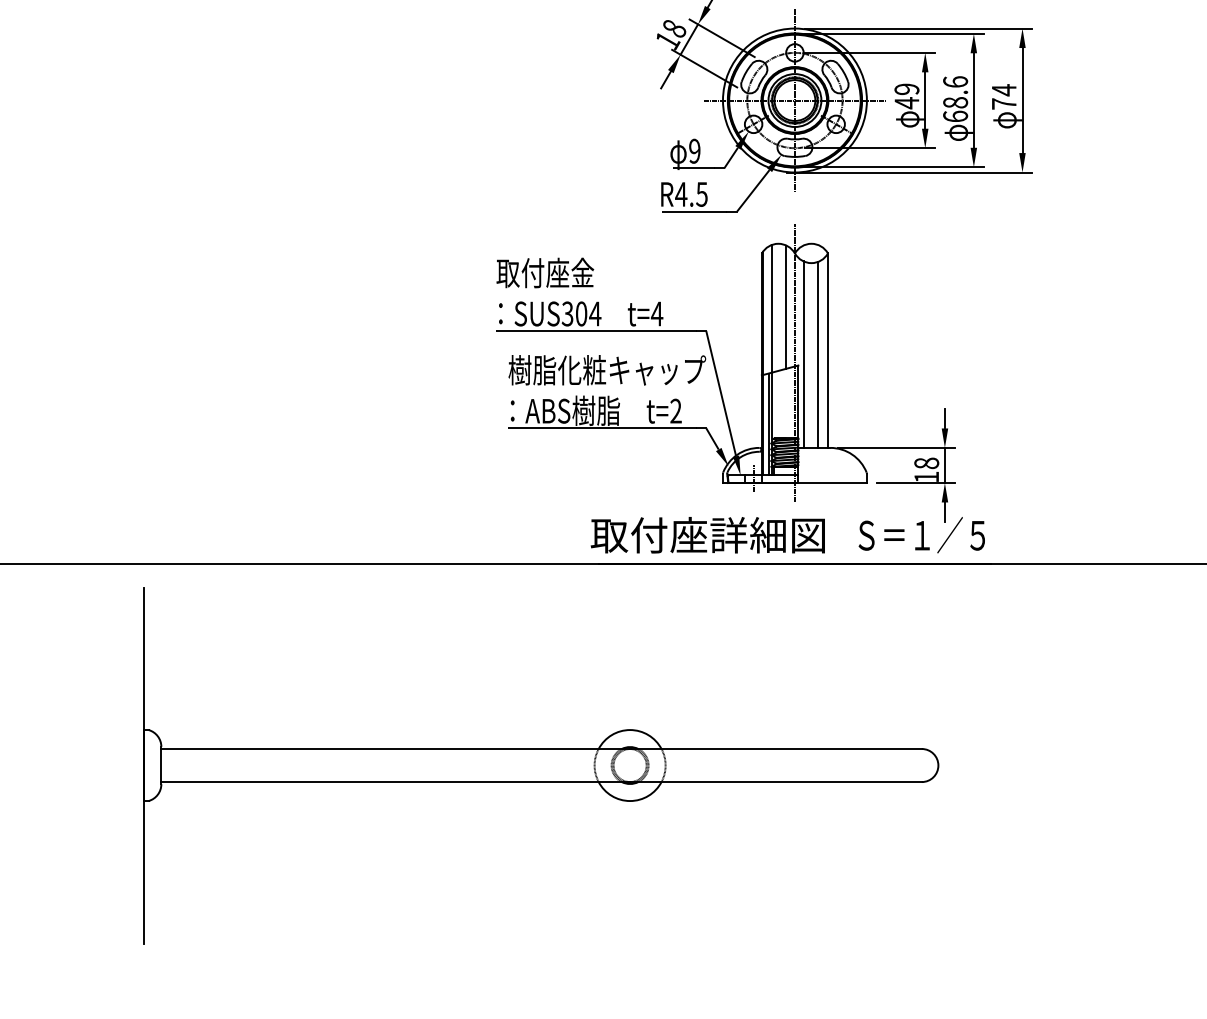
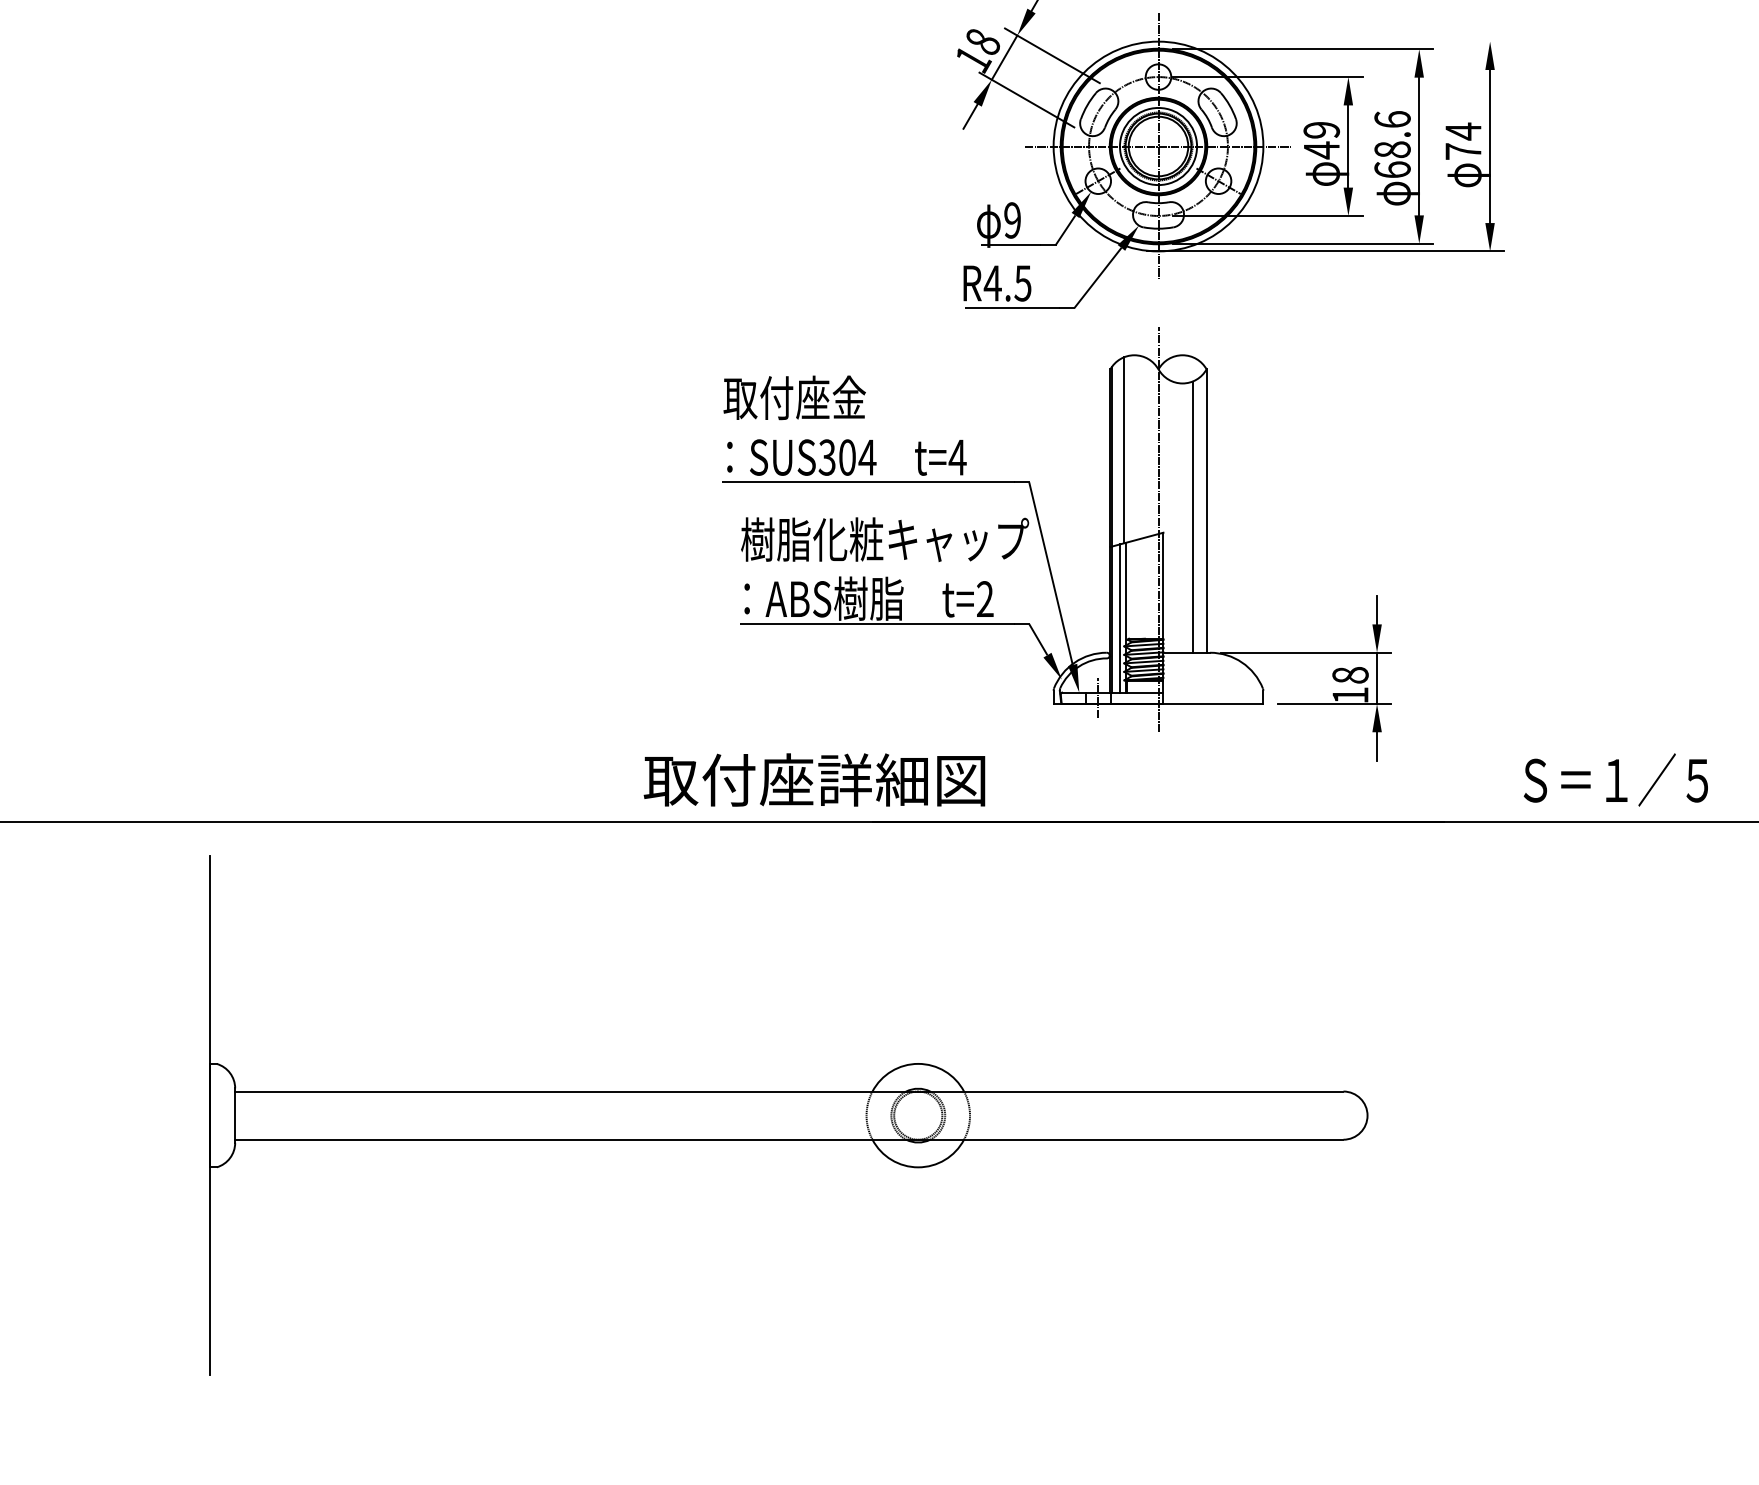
line: (918, 28) -> (1338, 41), removed
line: (786, 306) -> (1146, 446), removed
line: (803, 354) -> (1170, 516), removed
text: (707, 535) -> (813, 780), moved
text: (921, 535) -> (1615, 780), moved

